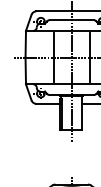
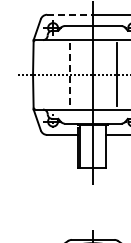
line: (54, 11) -> (70, 14), solid -> dashed
line: (53, 58) -> (69, 75), solid -> dashed

